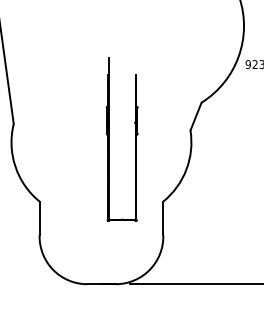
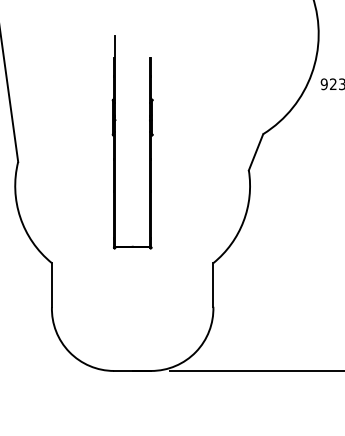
part: (109, 139) -> (115, 142), moved

